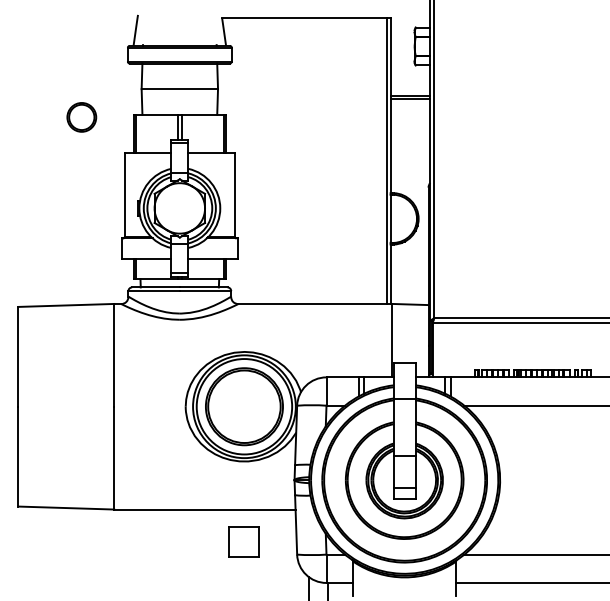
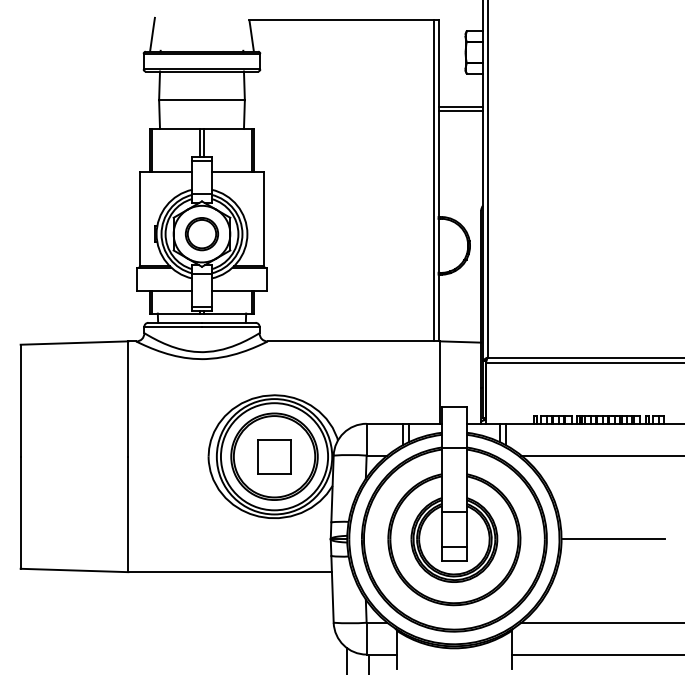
part: (81, 117) -> (201, 234), moved
line: (545, 480) -> (612, 539), added
part: (243, 541) -> (273, 456), moved

